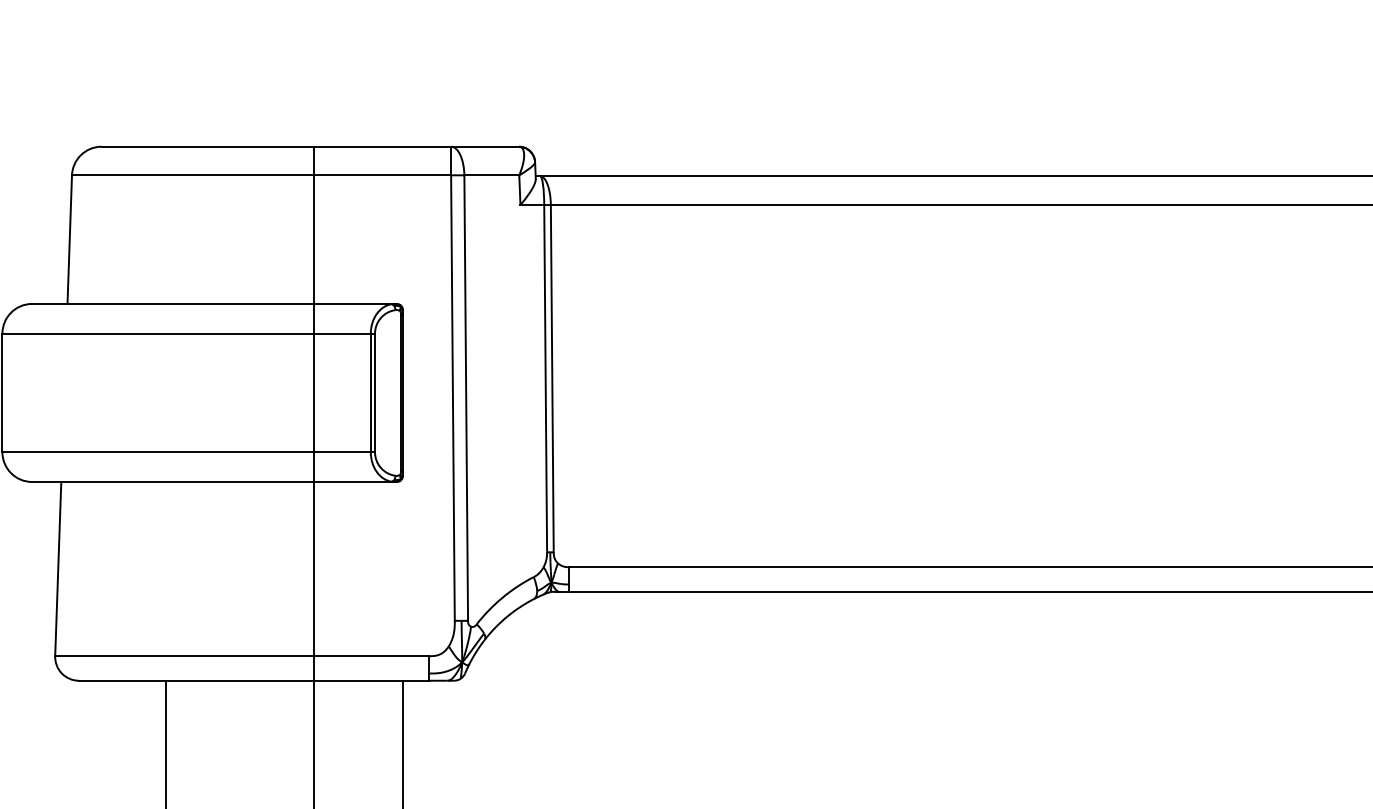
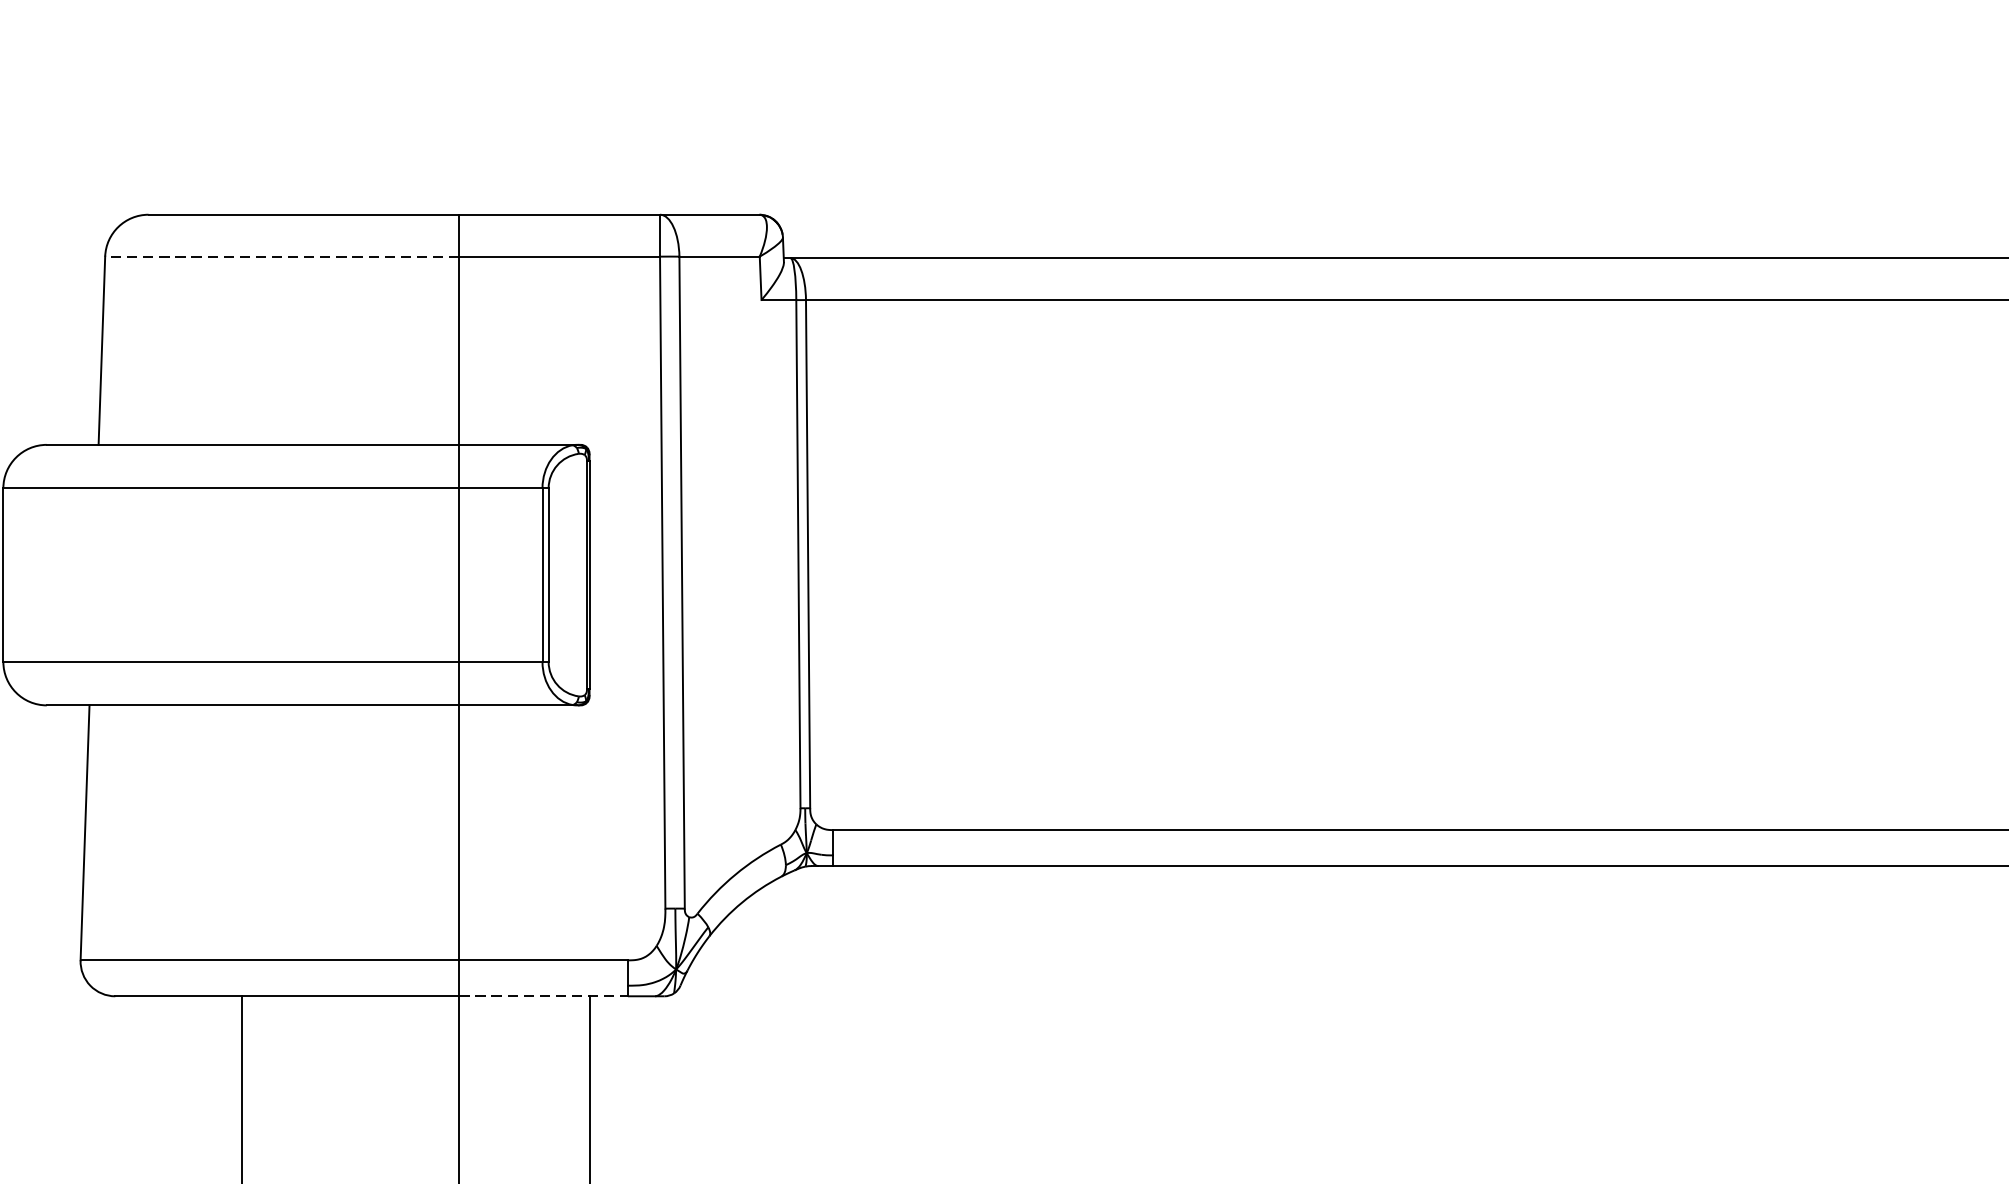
line: (192, 175) -> (281, 256), solid -> dashed
line: (371, 680) -> (543, 995), solid -> dashed

